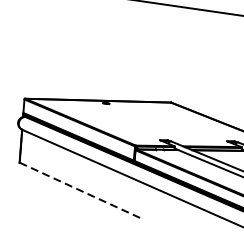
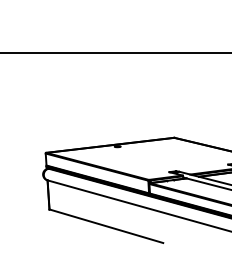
line: (80, 190) -> (106, 226), dashed -> solid

